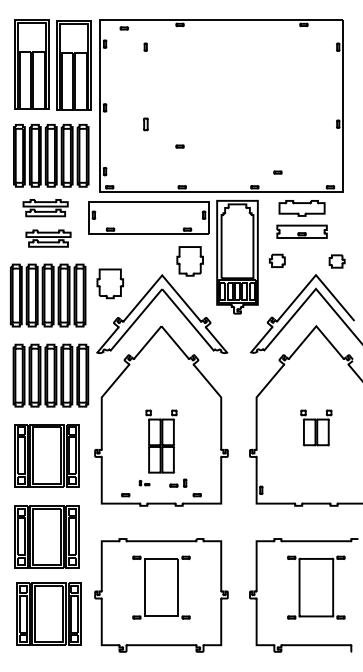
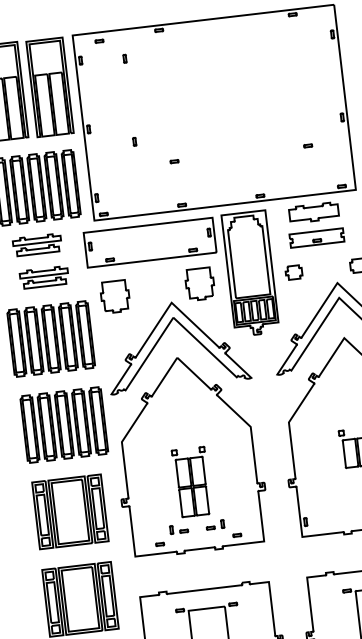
part: (145, 123) -> (134, 141), size x0.62
part: (277, 172) -> (307, 145), moved
part: (109, 283) -> (114, 296), moved
part: (144, 482) -> (178, 528), size x1.67

